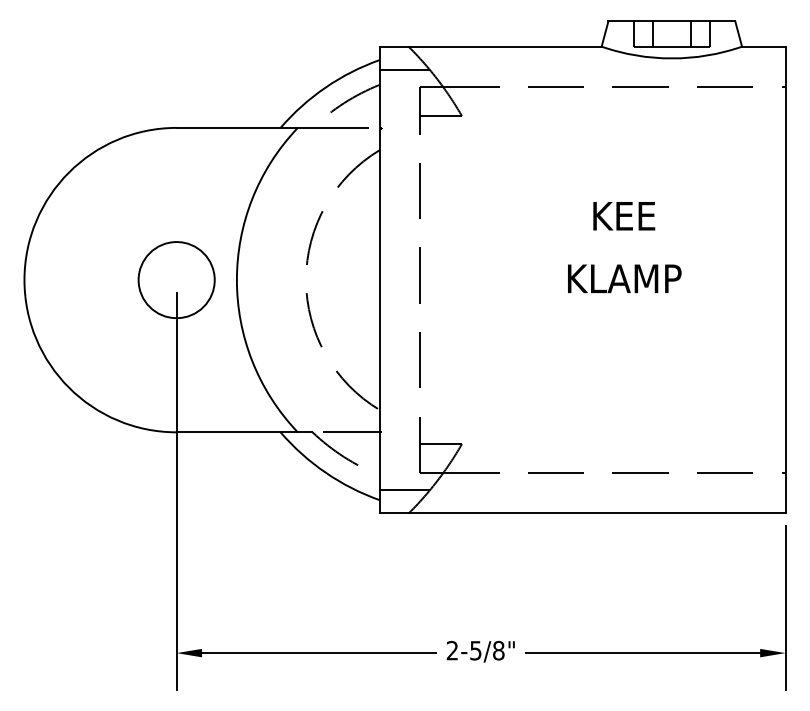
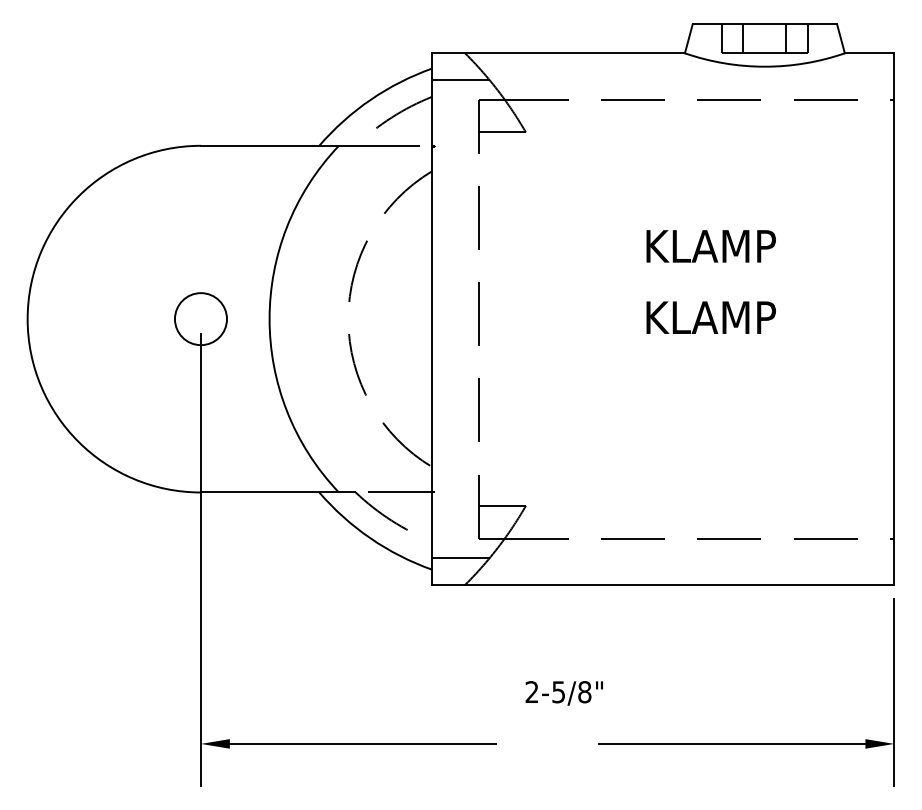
text: (624, 216) -> (710, 246), KEE -> KLAMP
circle: (176, 279) -> (200, 318), size x0.6
text: (480, 651) -> (563, 693), moved

